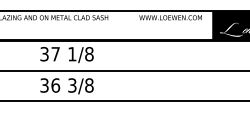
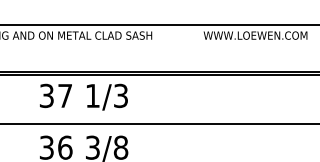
text: (89, 54) -> (121, 96), 1/8 -> 1/3

